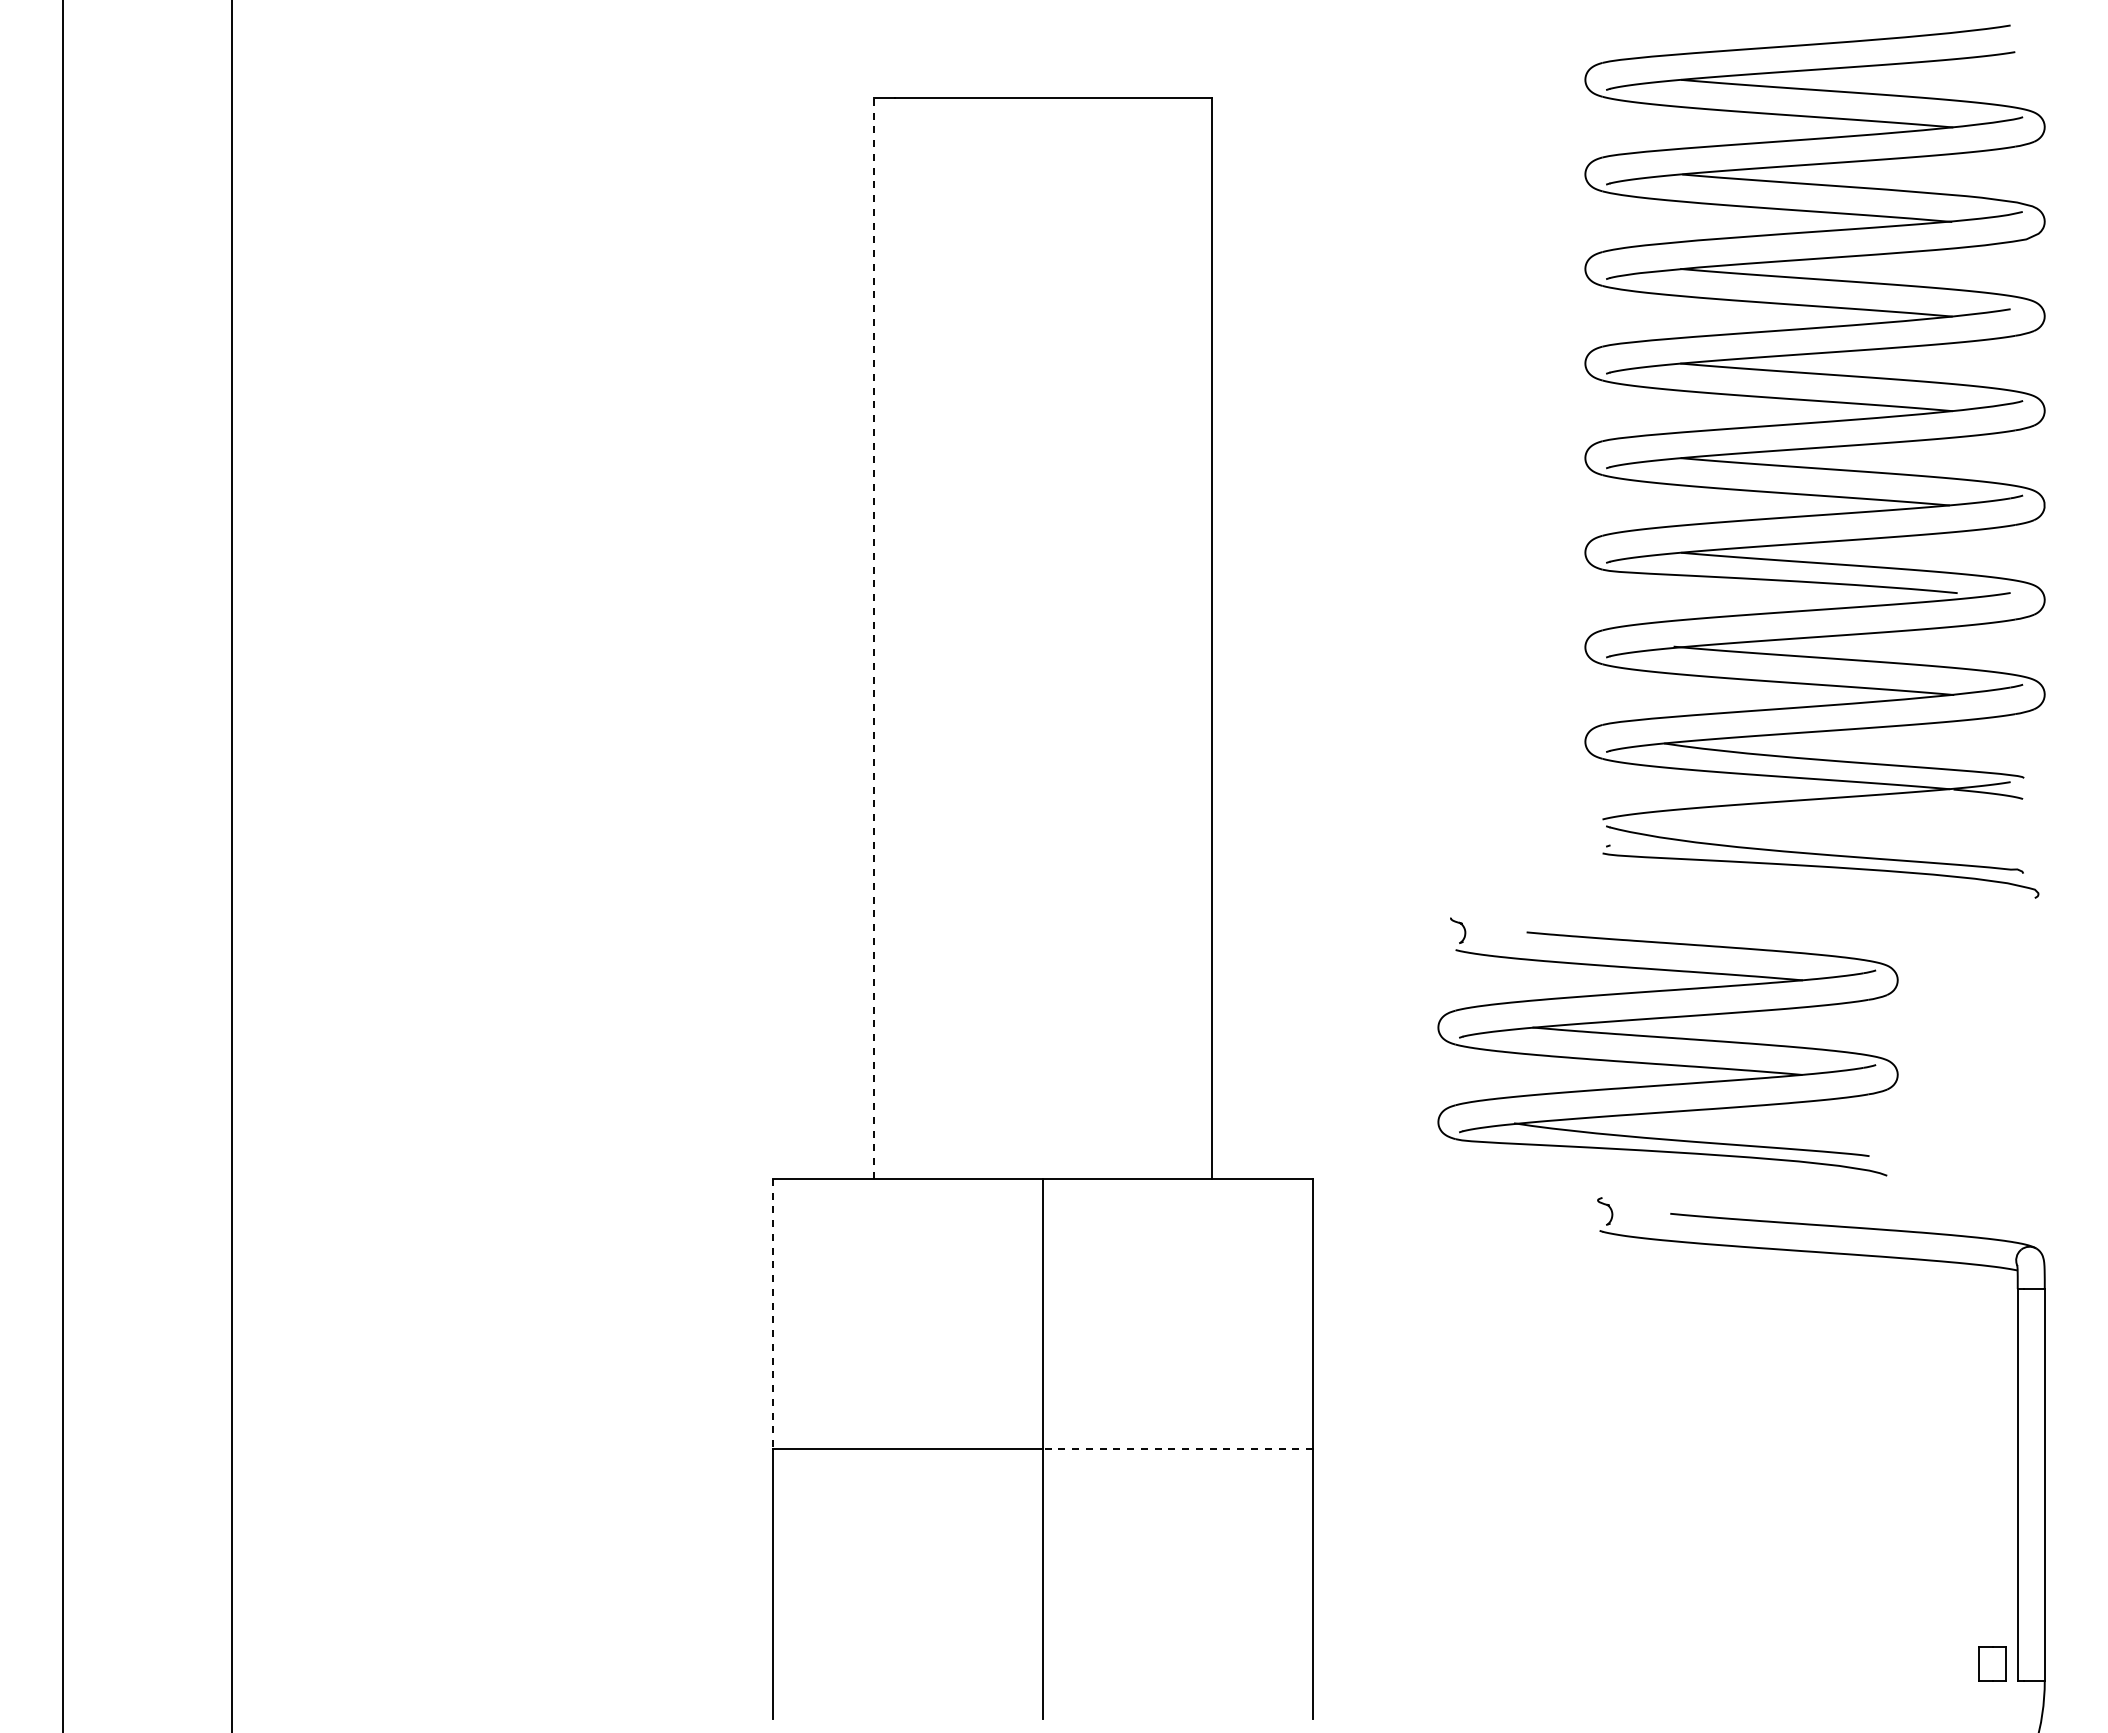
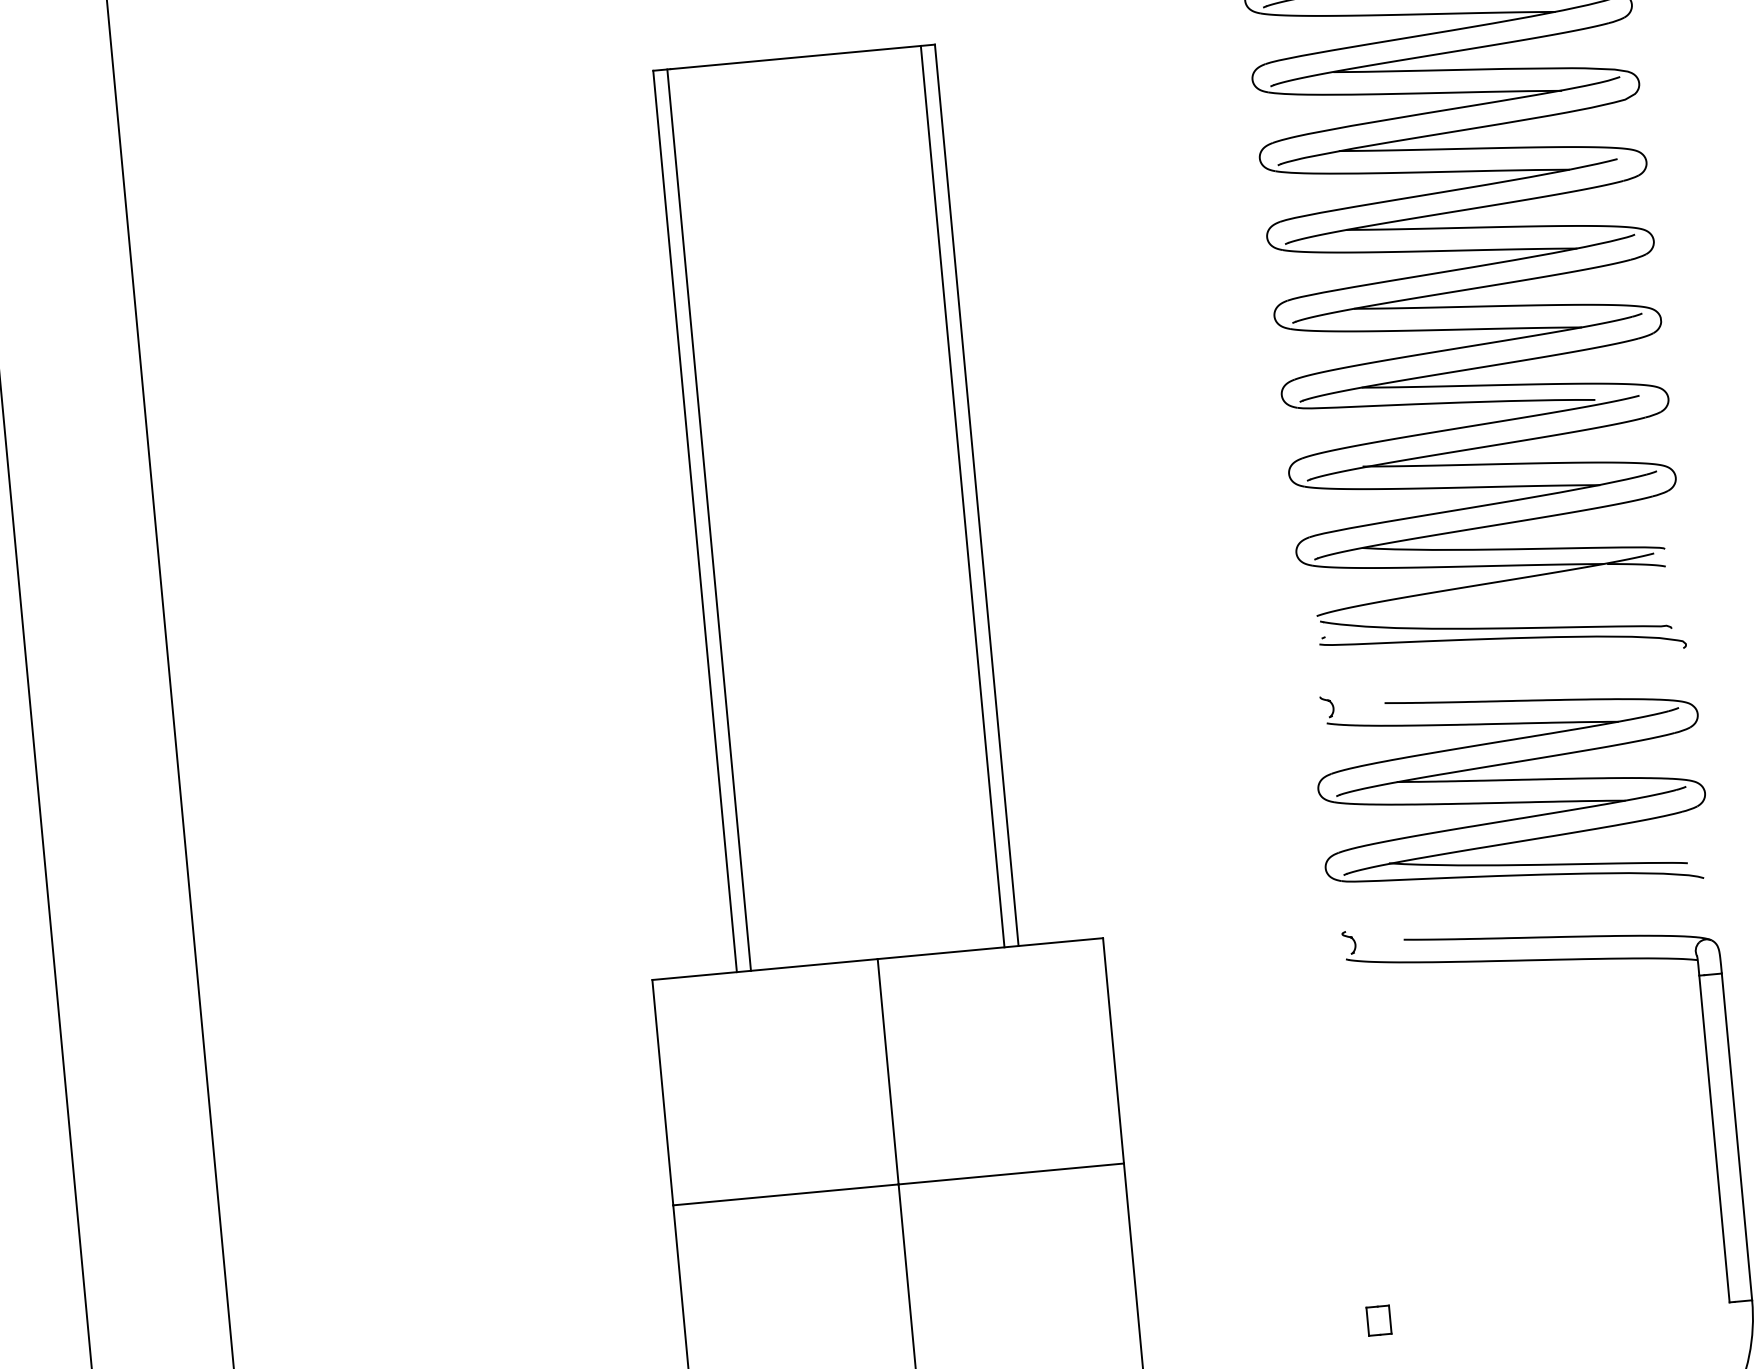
line: (873, 637) -> (694, 520), dashed -> solid
line: (890, 637) -> (708, 519), added
line: (1194, 637) -> (962, 495), added
part: (1667, 1038) -> (1510, 780), moved
line: (772, 1314) -> (662, 1093), dashed -> solid
line: (1177, 1449) -> (1011, 1174), dashed -> solid
part: (1992, 1663) -> (1378, 1320), moved

